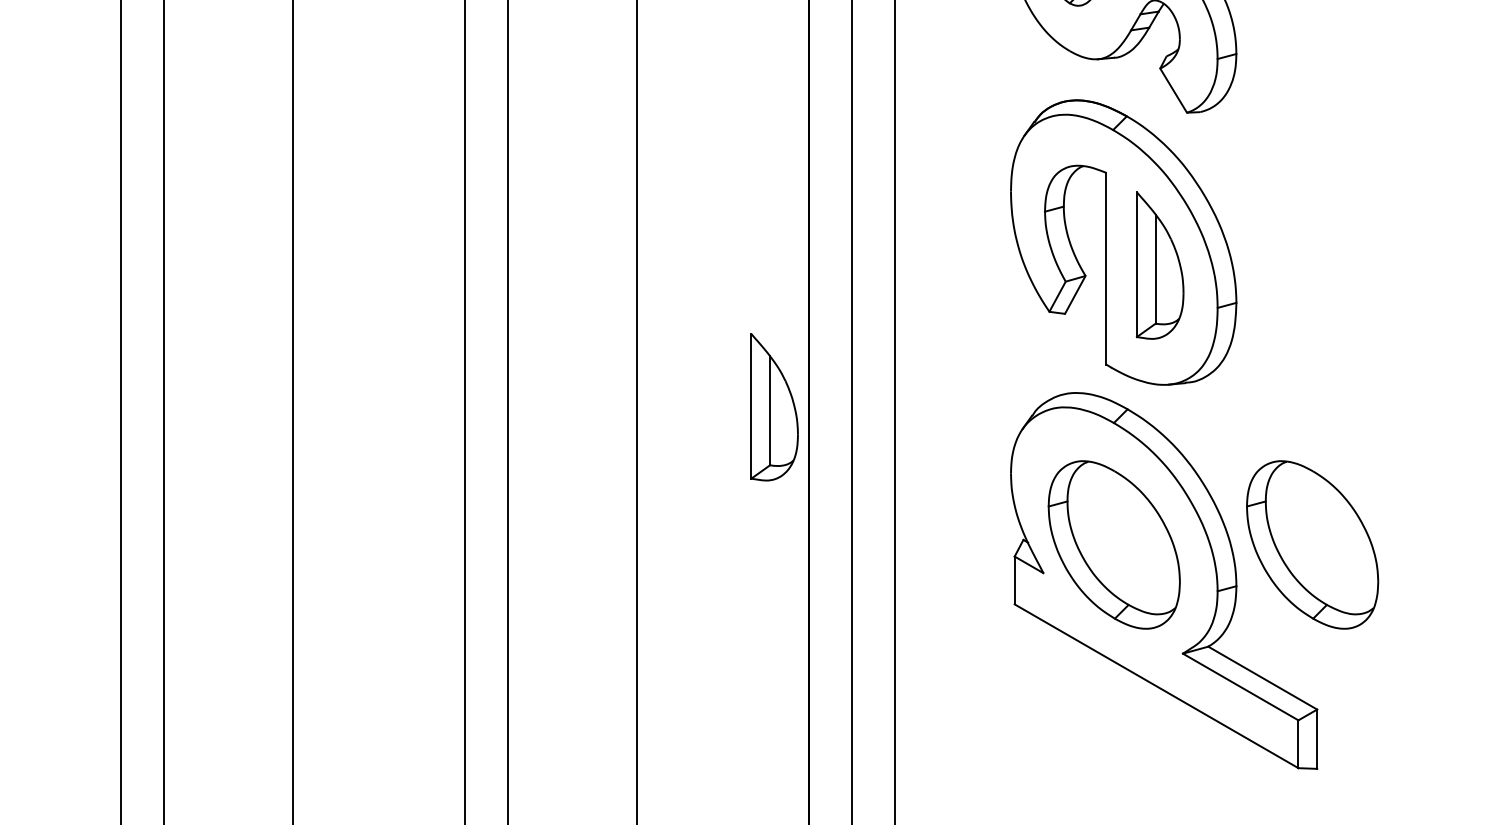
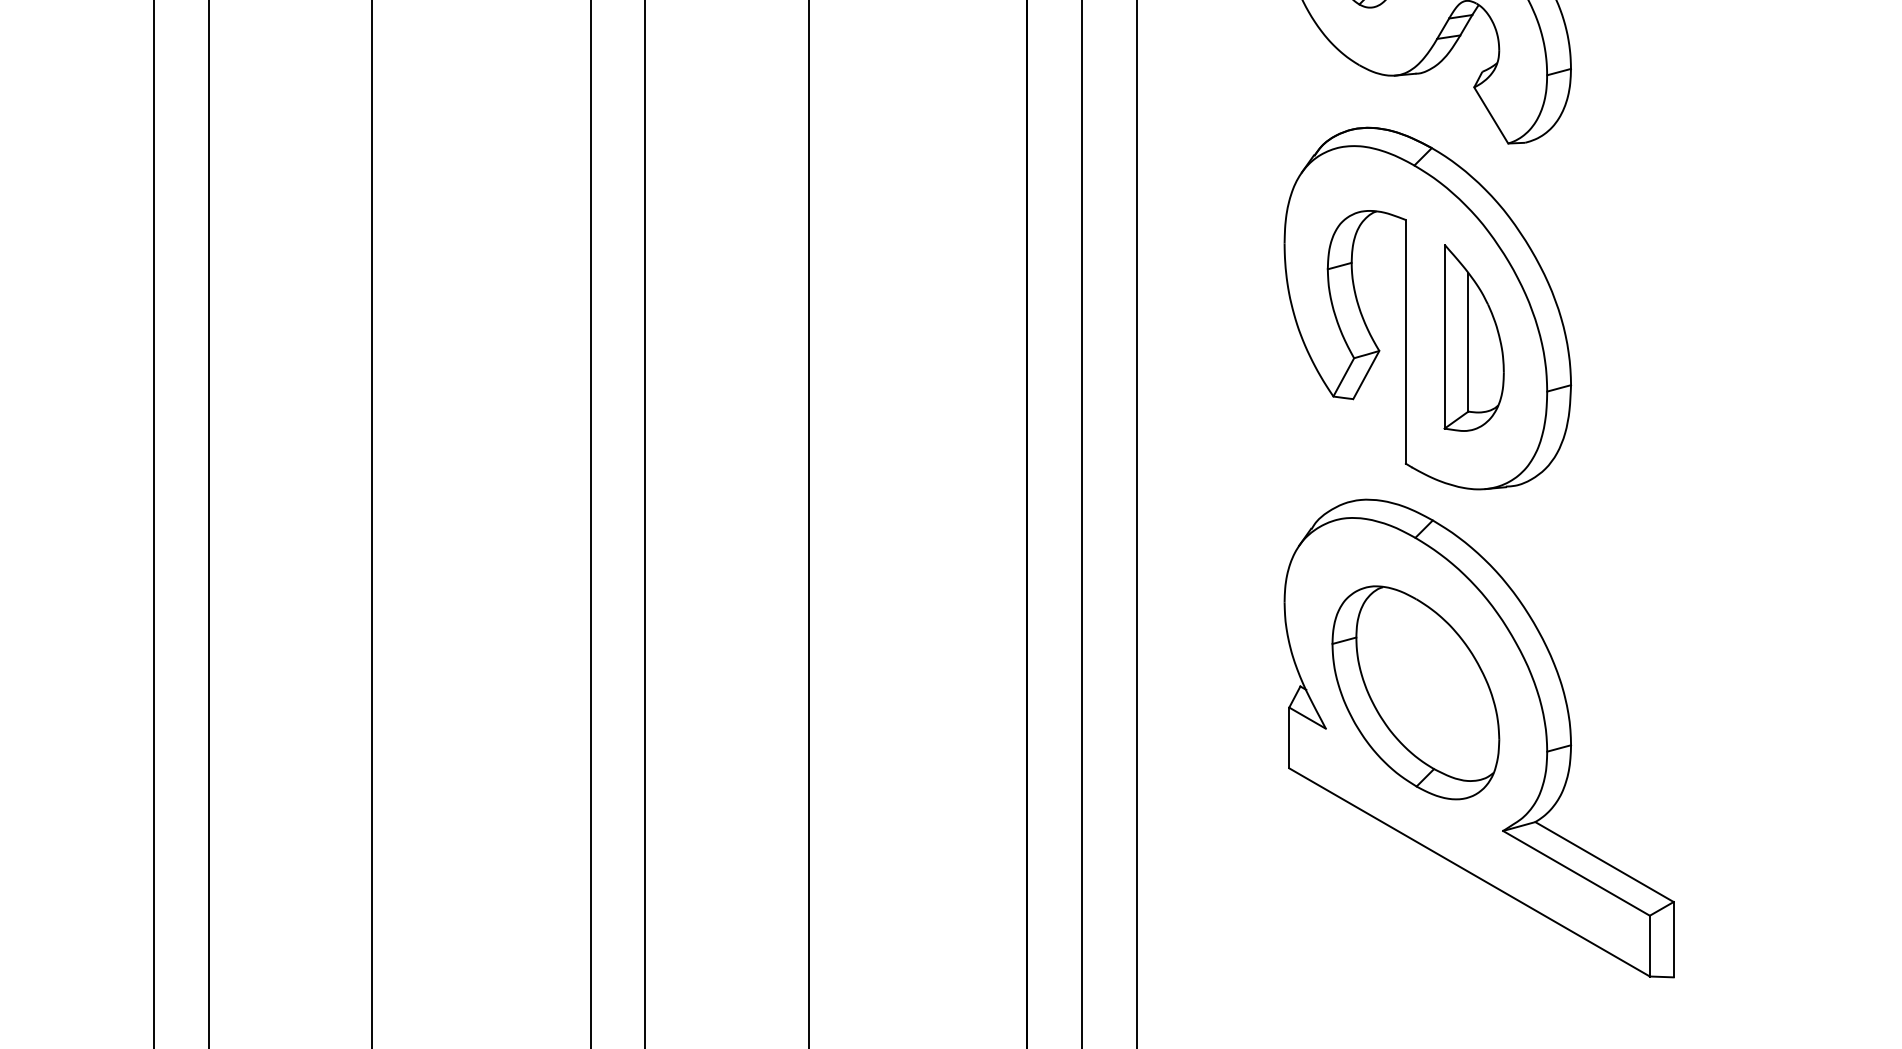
part: (774, 406) -> (983, 517), removed
part: (1312, 544) -> (1667, 692), removed

